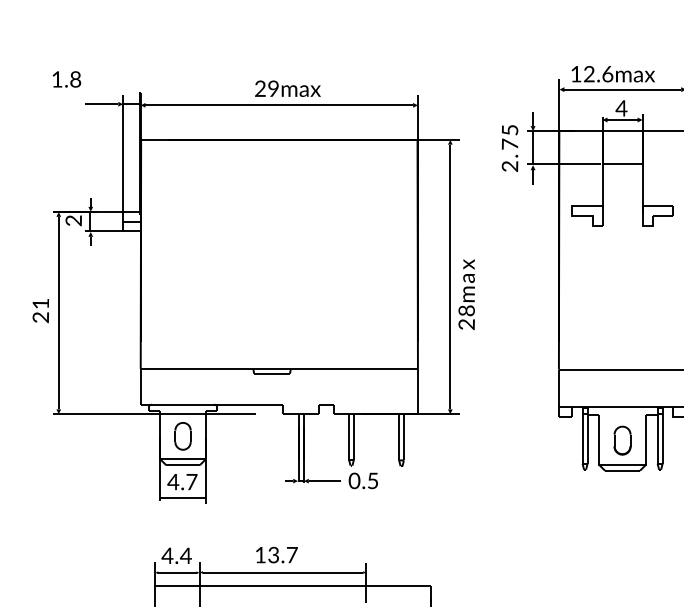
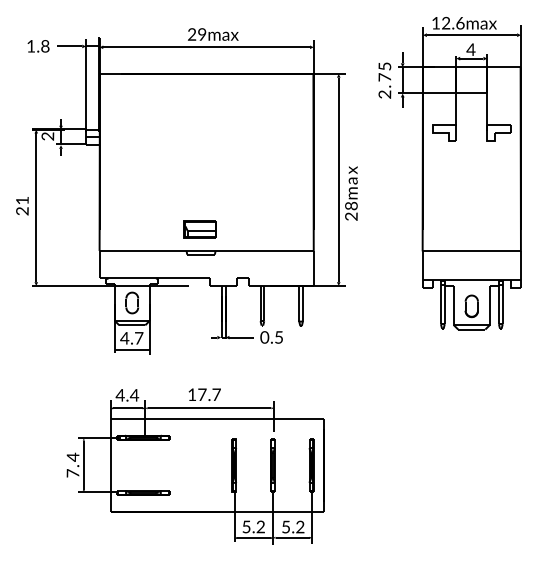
text: (66, 79) -> (38, 46), moved
part: (270, 341) -> (199, 229), added
text: (273, 554) -> (202, 394), 13.7 -> 17.7

